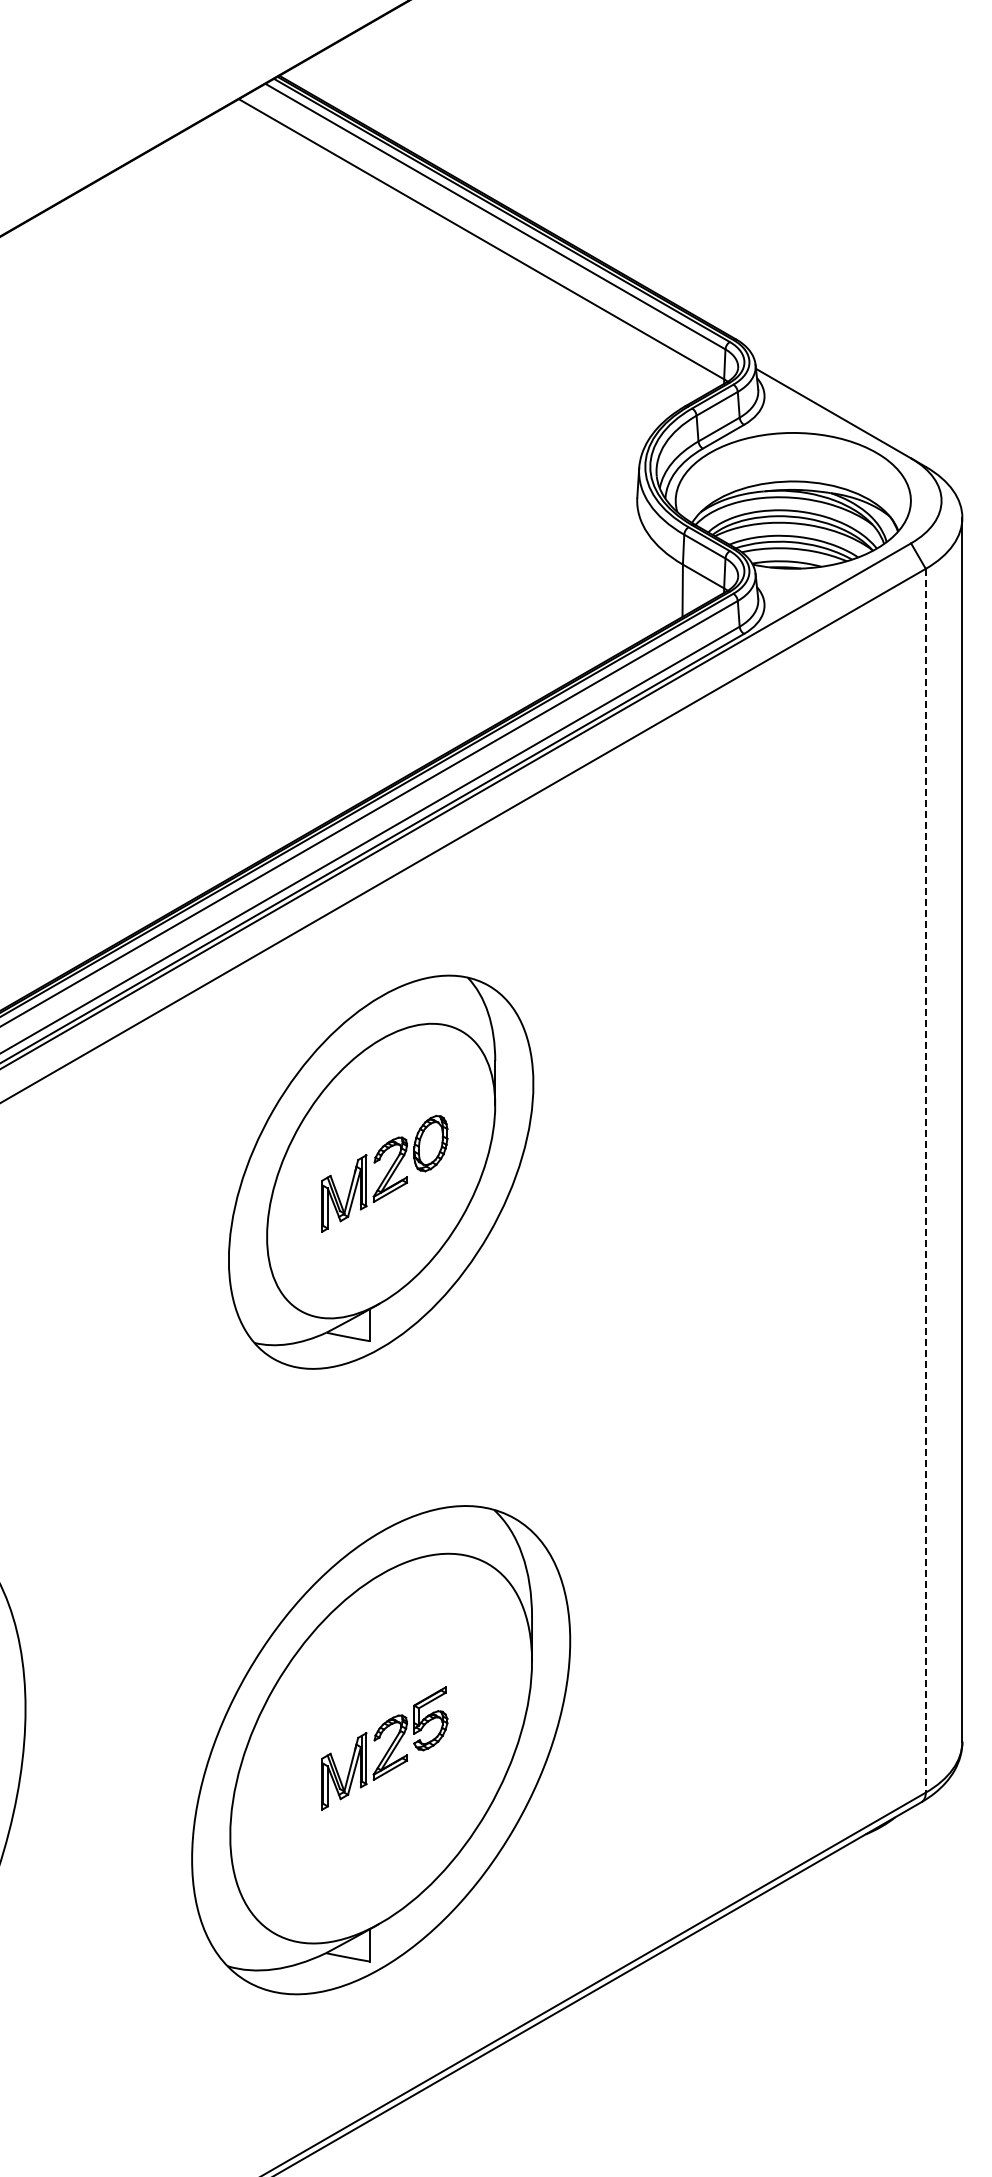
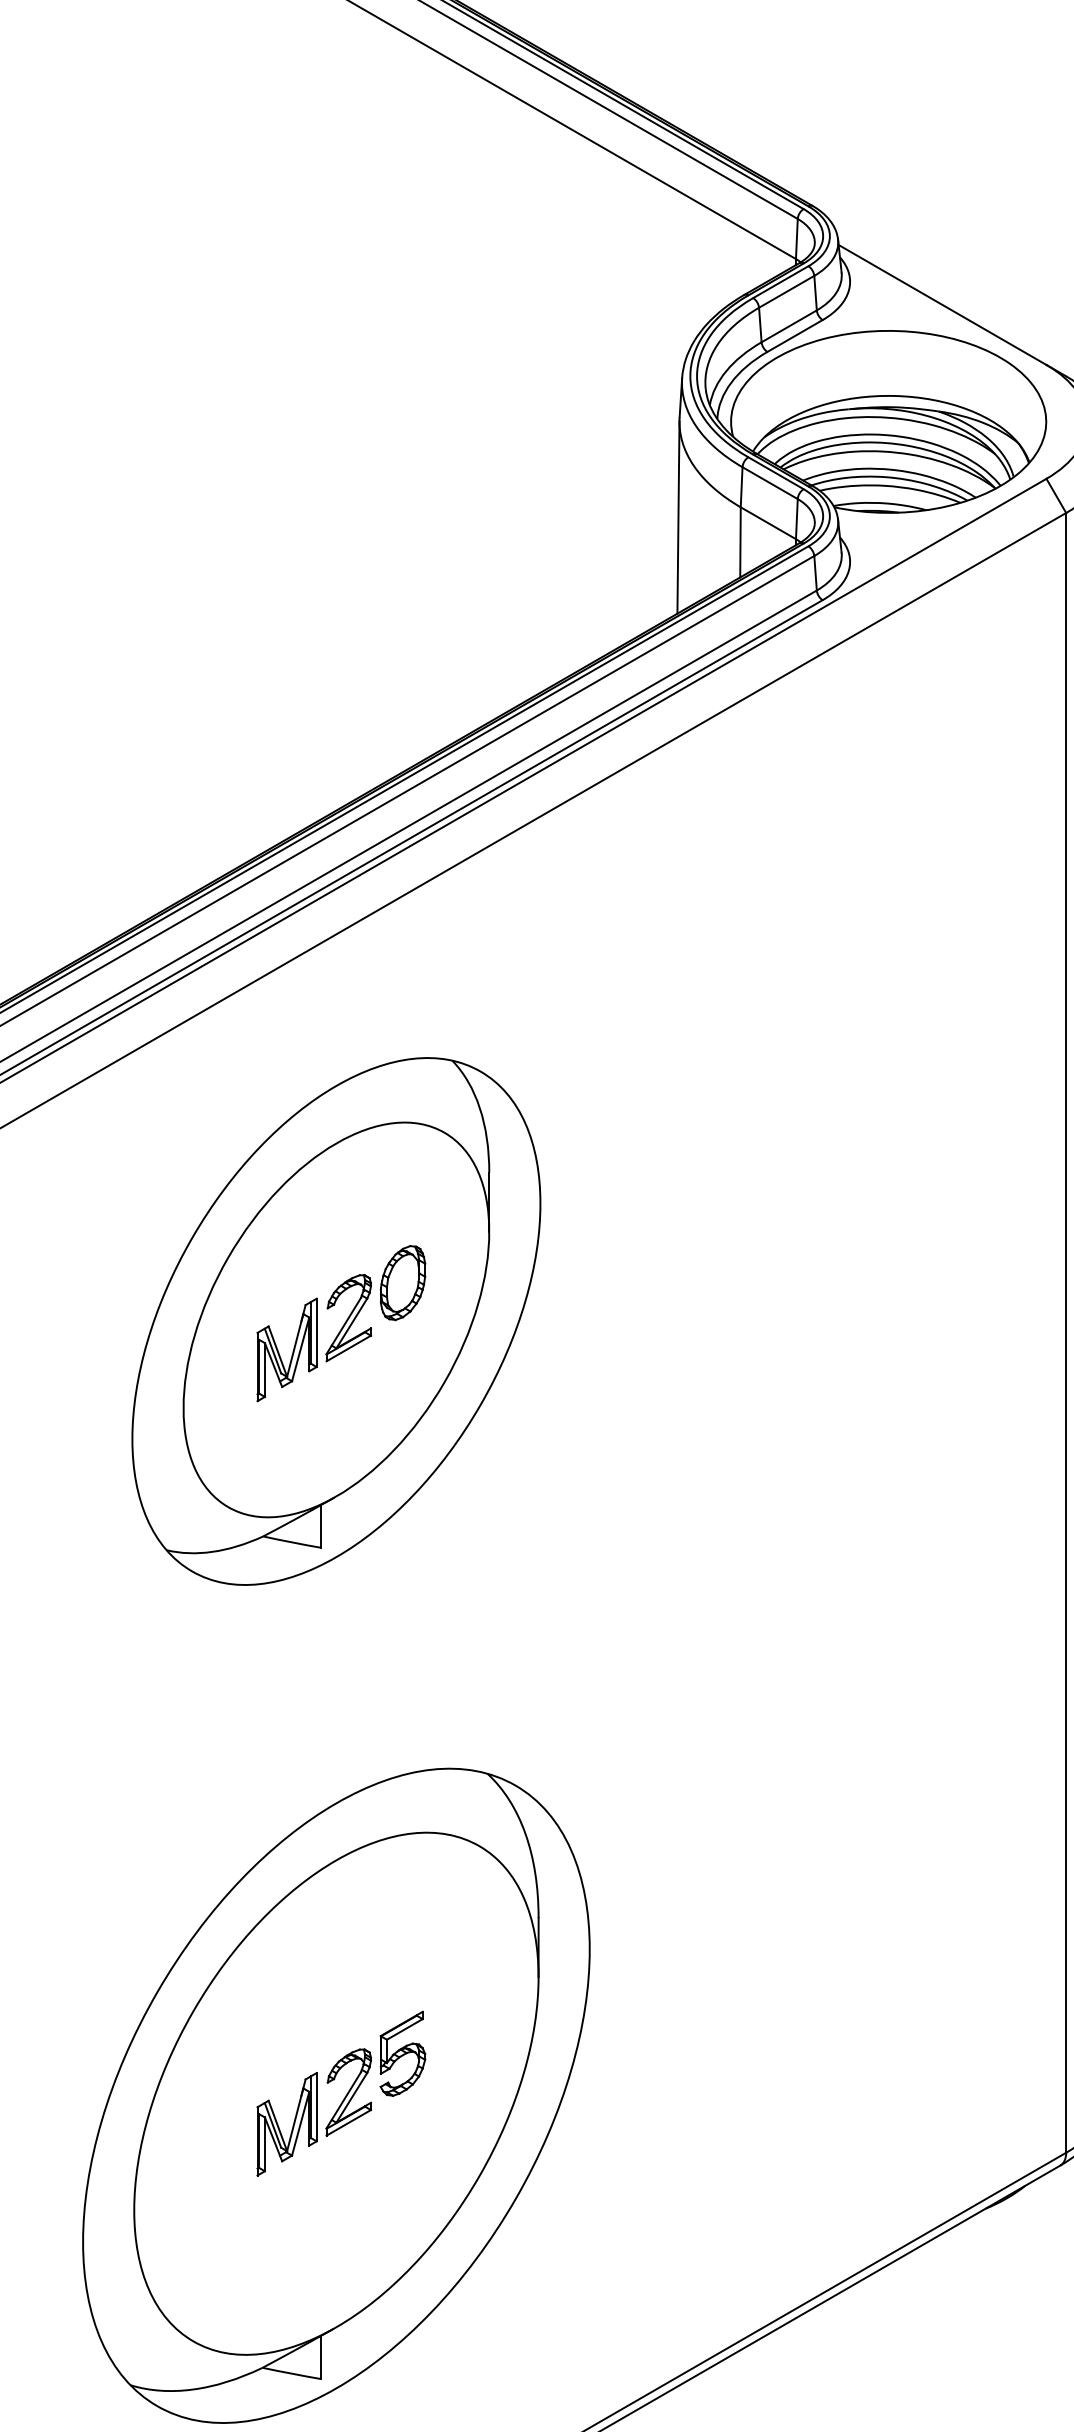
line: (636, 572) -> (678, 517), added
line: (925, 1180) -> (1065, 1332), dashed -> solid

